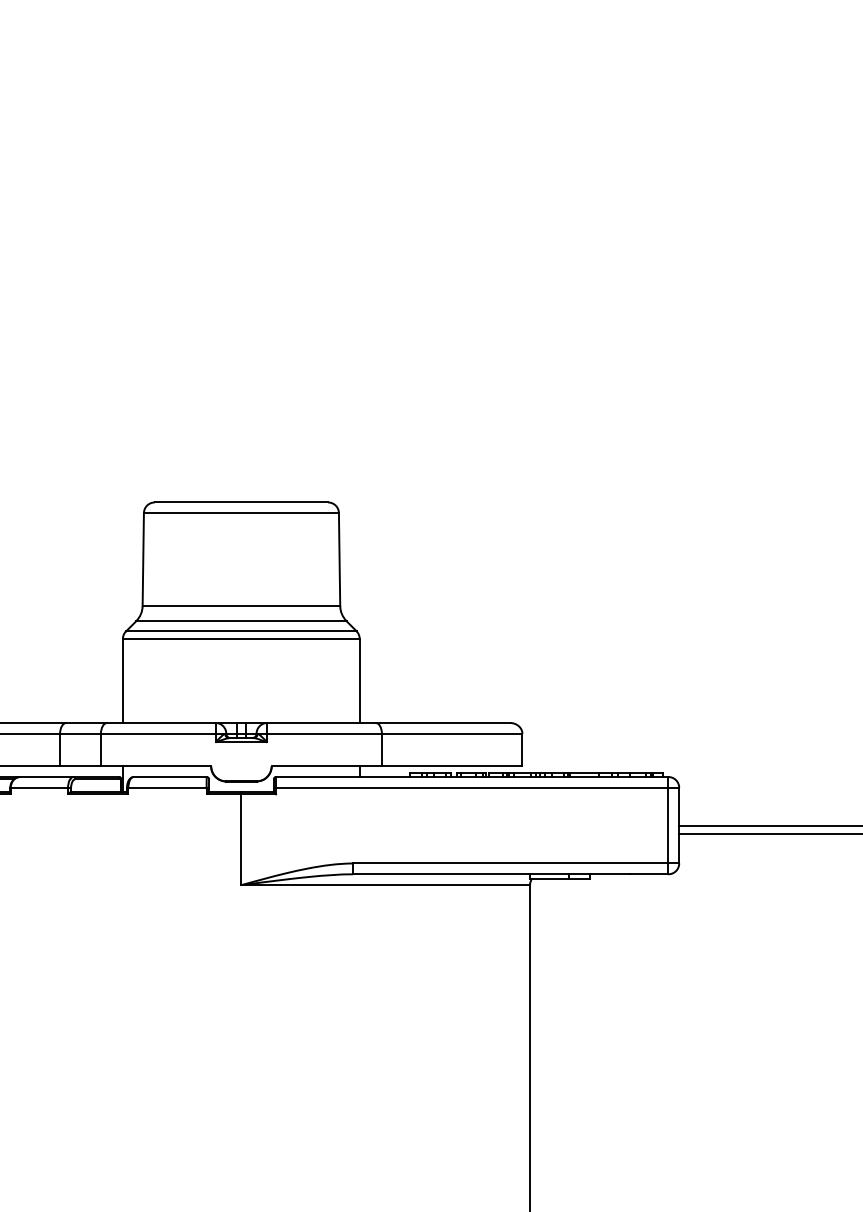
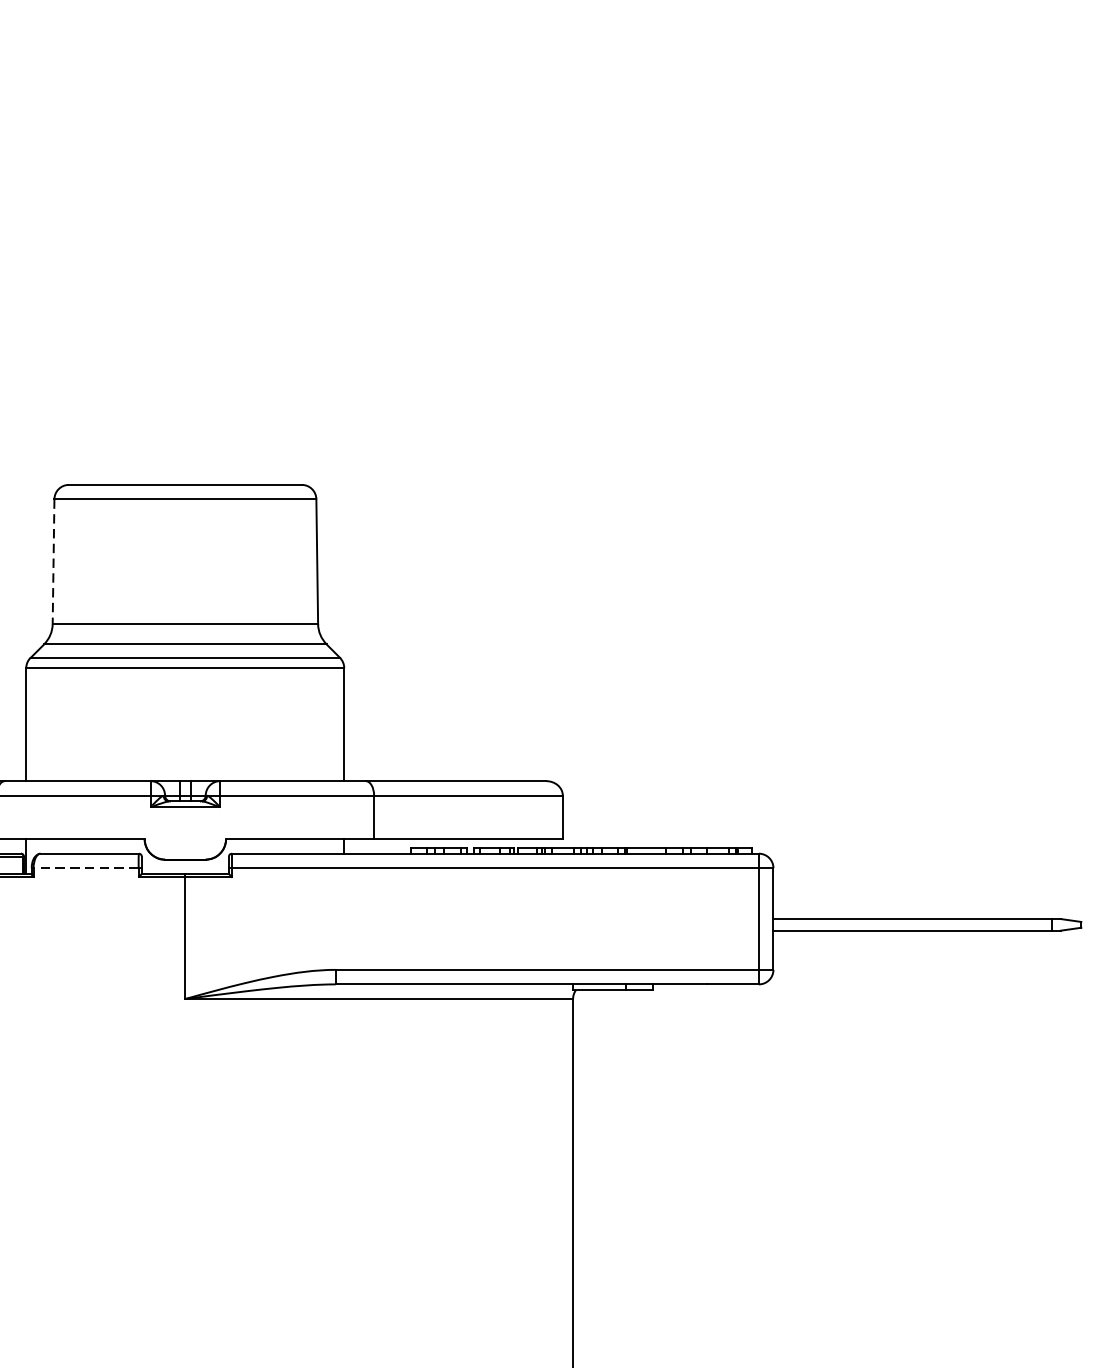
line: (143, 560) -> (53, 562), solid -> dashed
line: (167, 787) -> (86, 867), solid -> dashed

